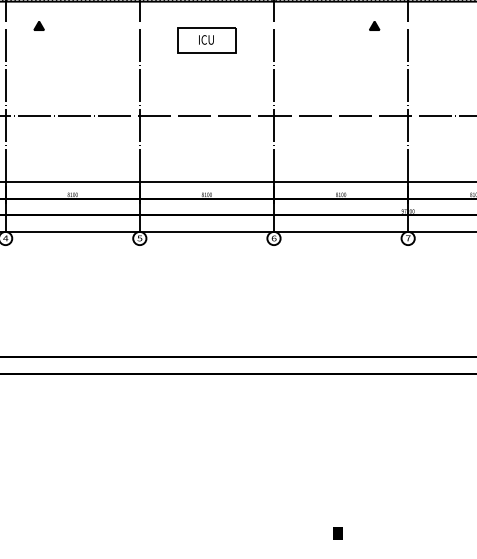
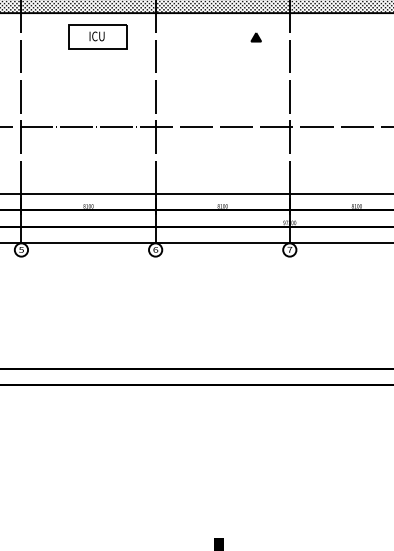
part: (206, 40) -> (97, 36), moved

